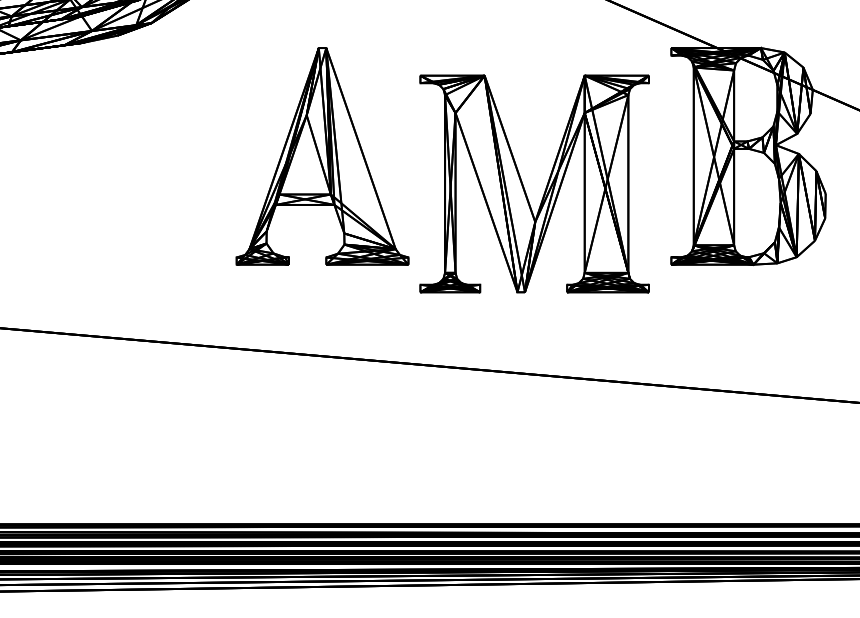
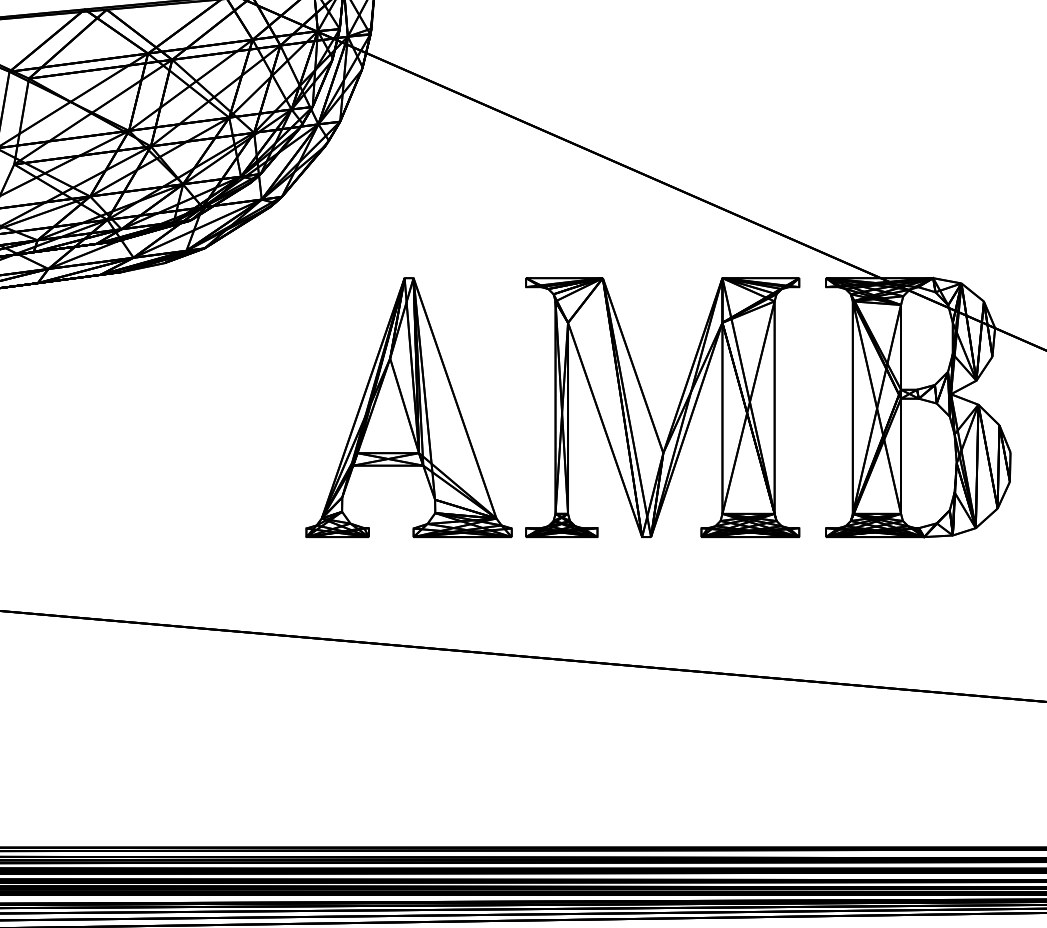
part: (524, 188) -> (650, 412), moved

